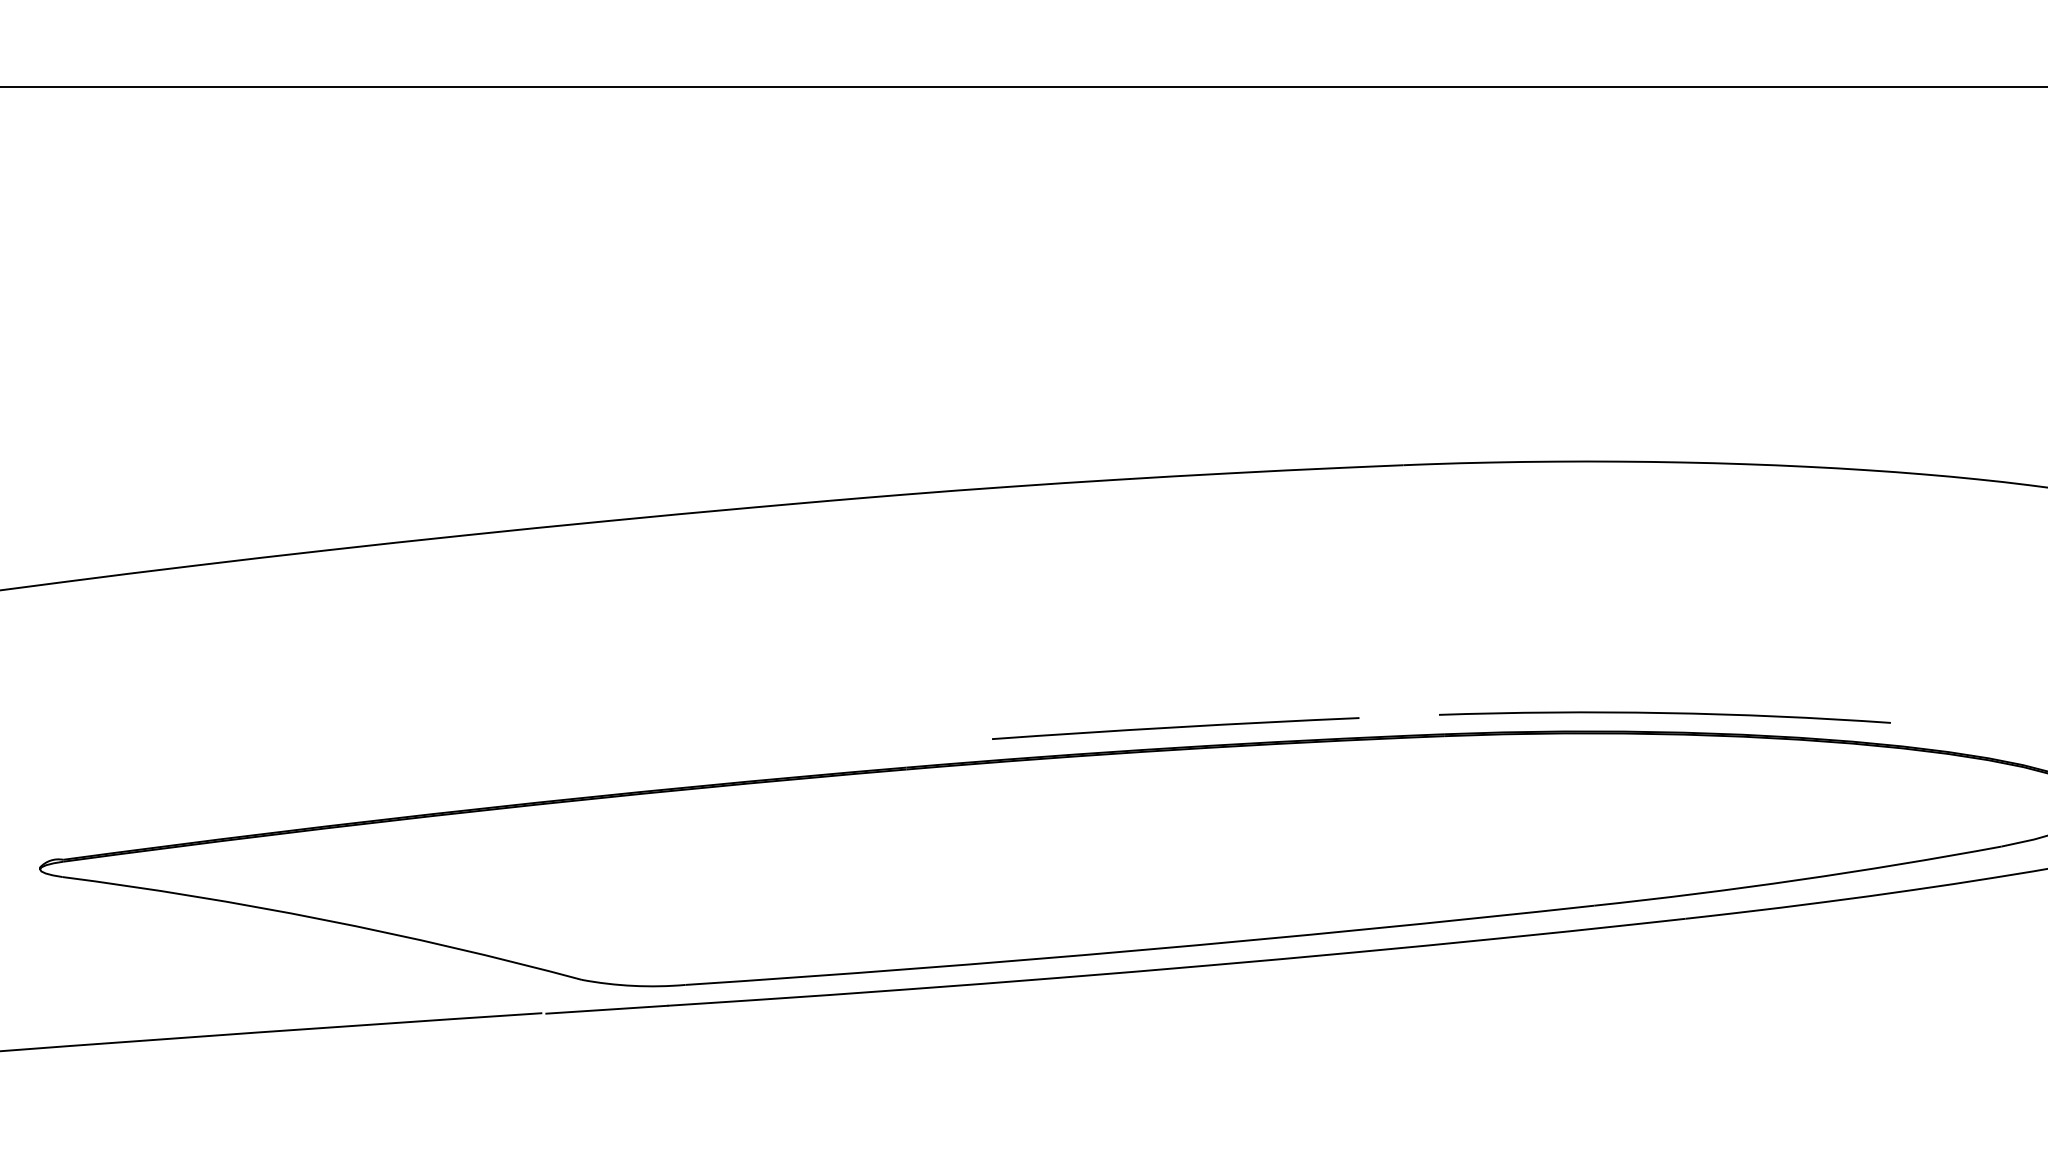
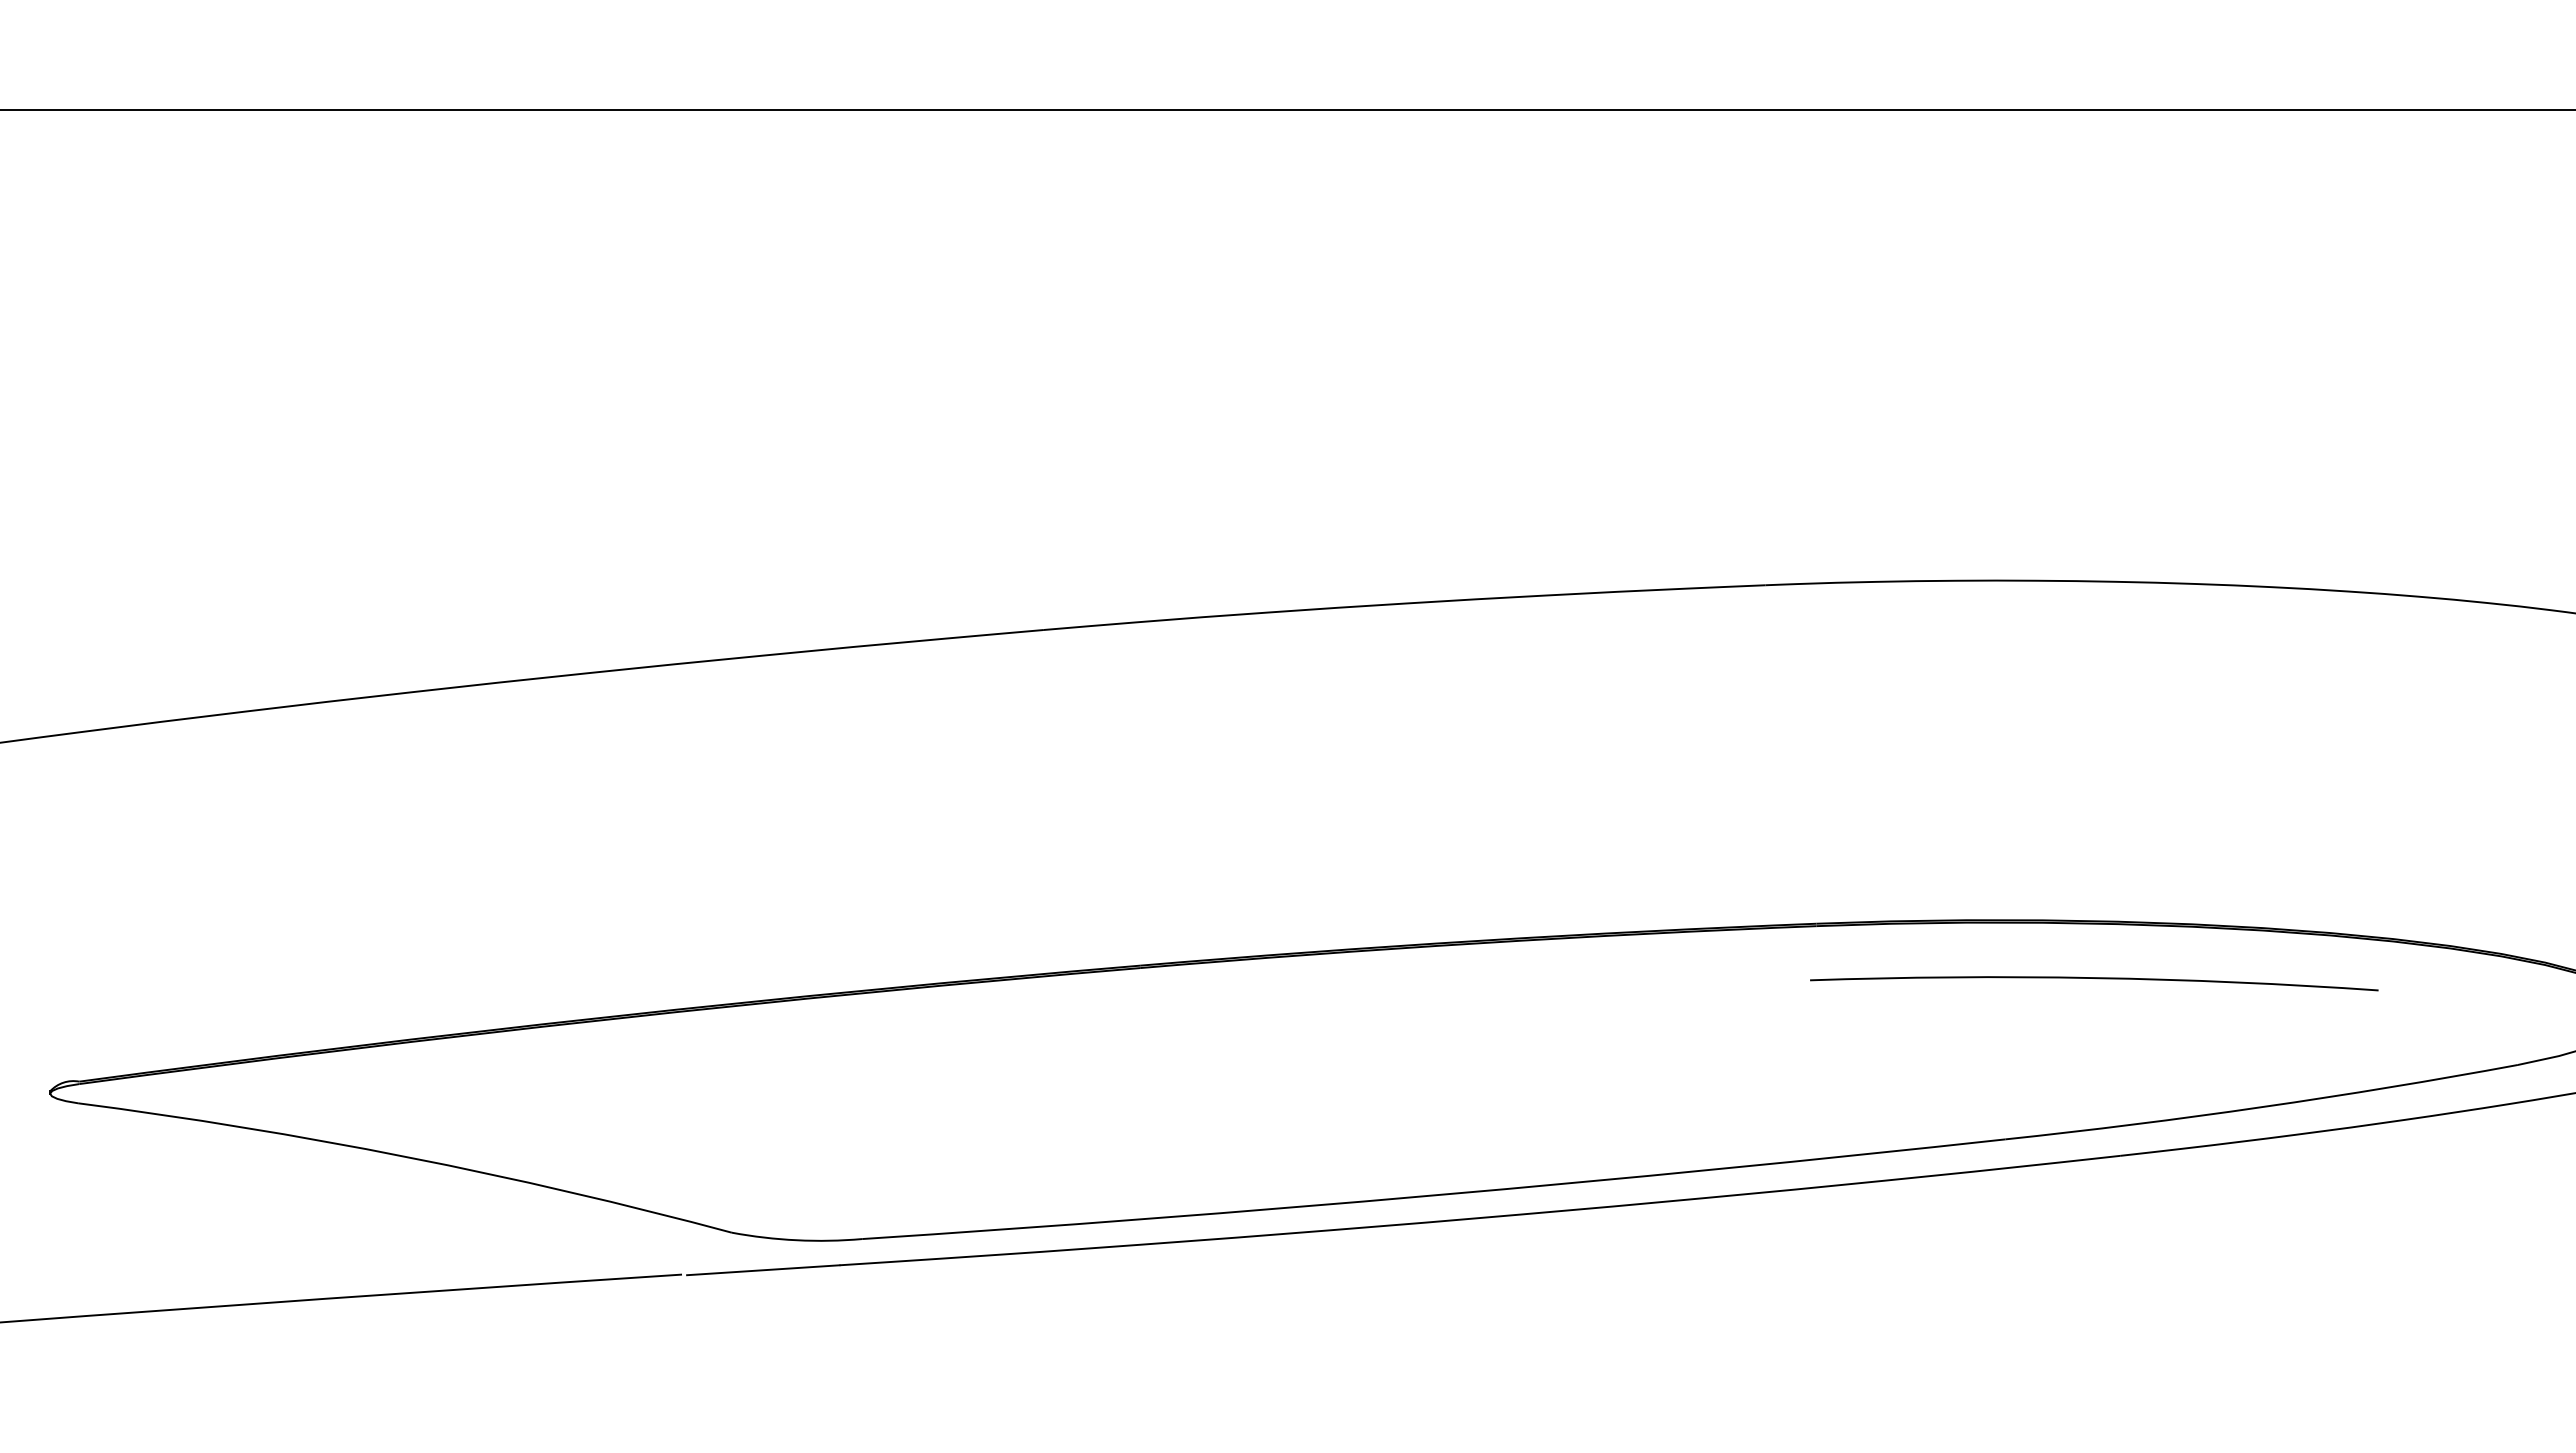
arc: (1665, 713) -> (2094, 978), moved
arc: (1175, 727) -> (1478, 915), removed

